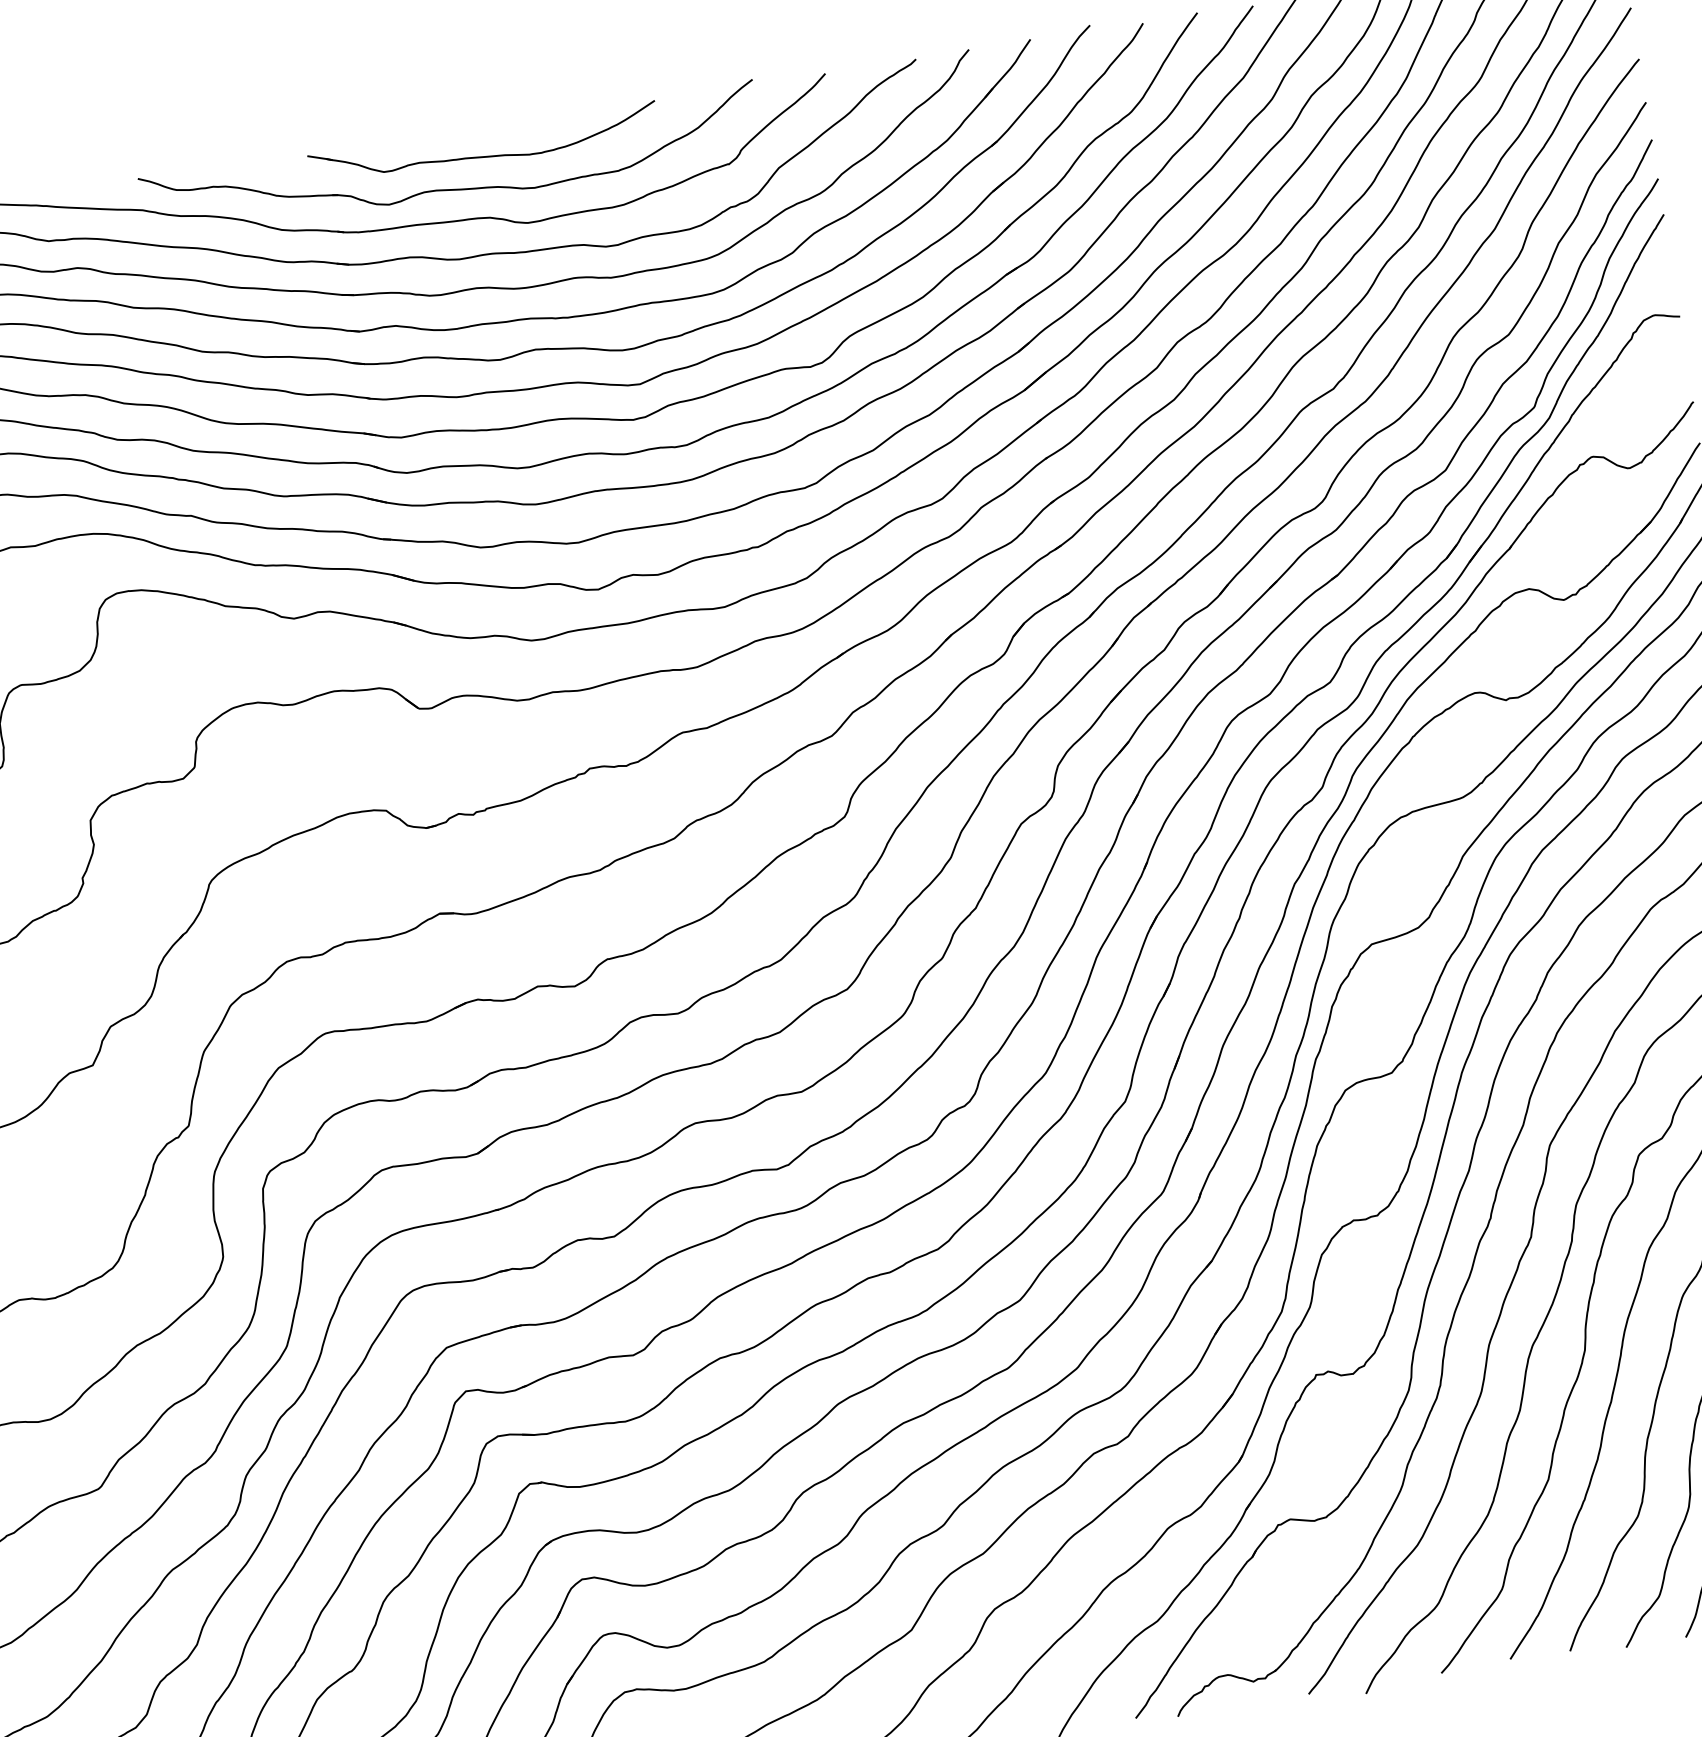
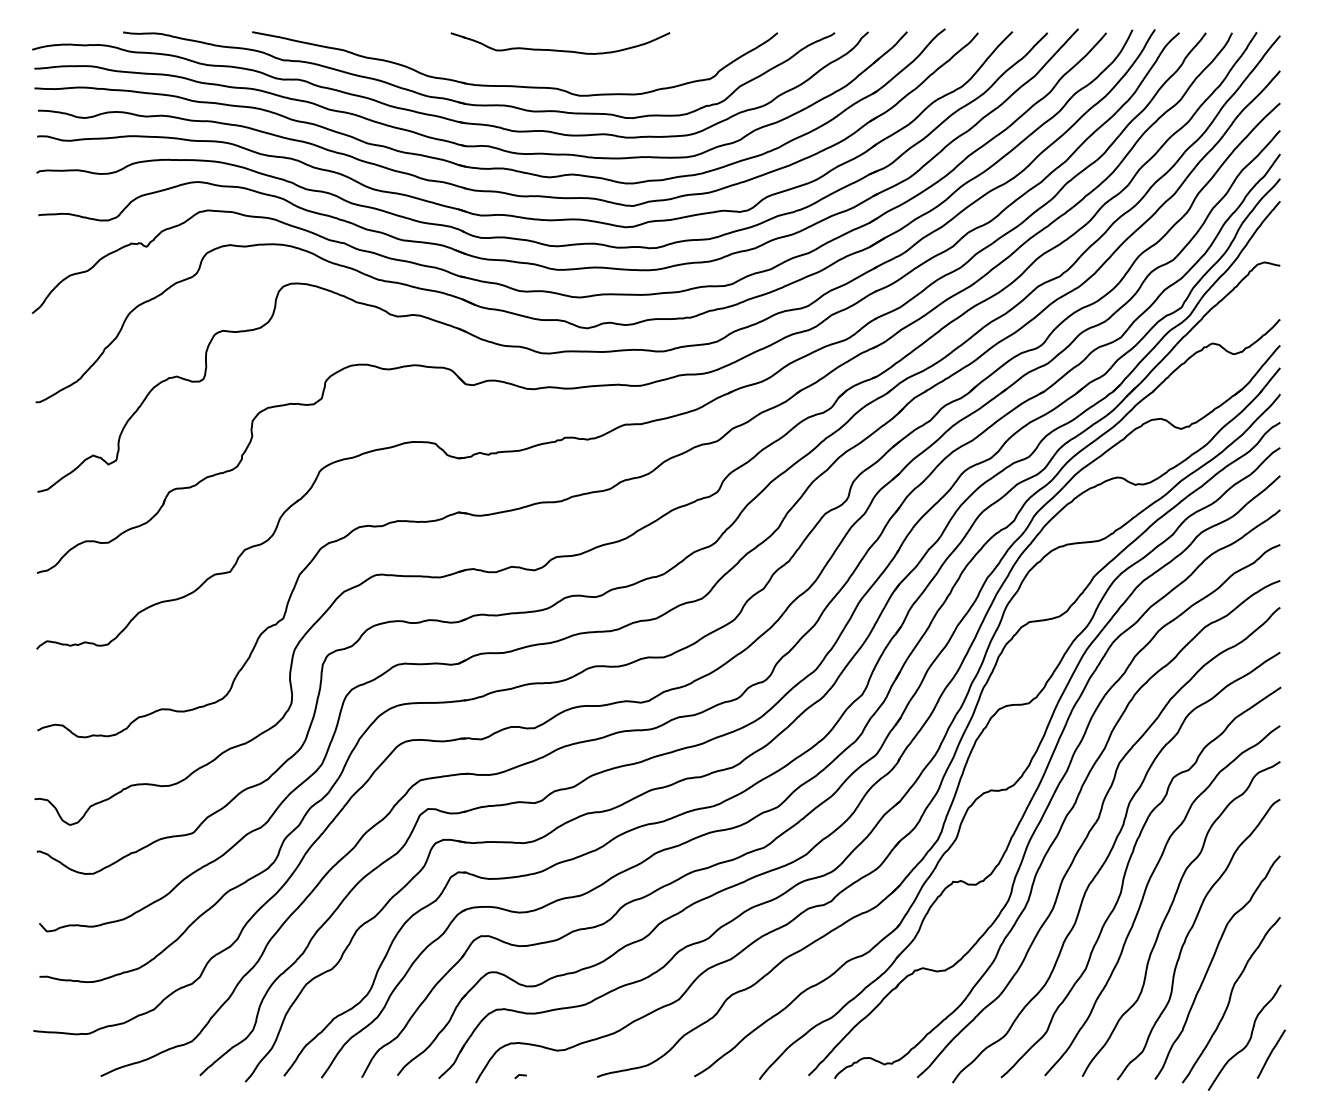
part: (448, 187) -> (534, 66), removed

